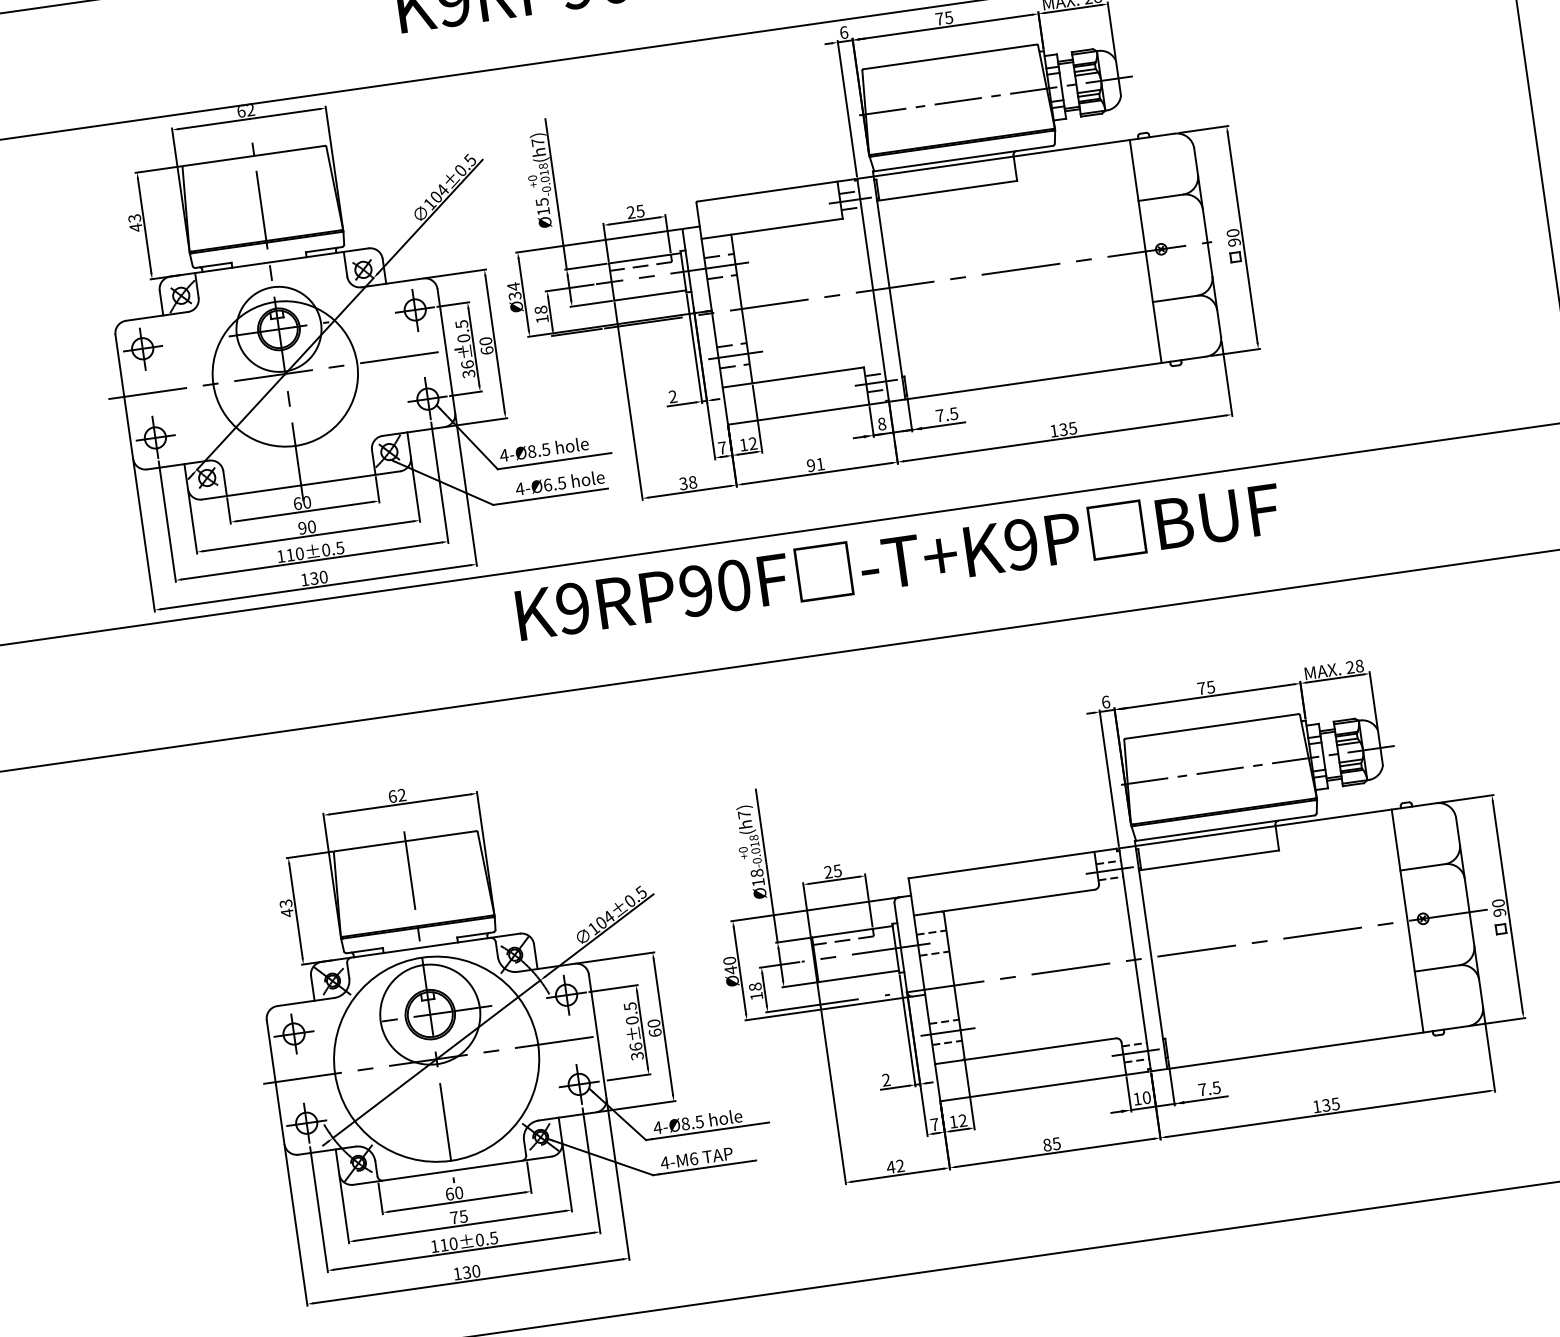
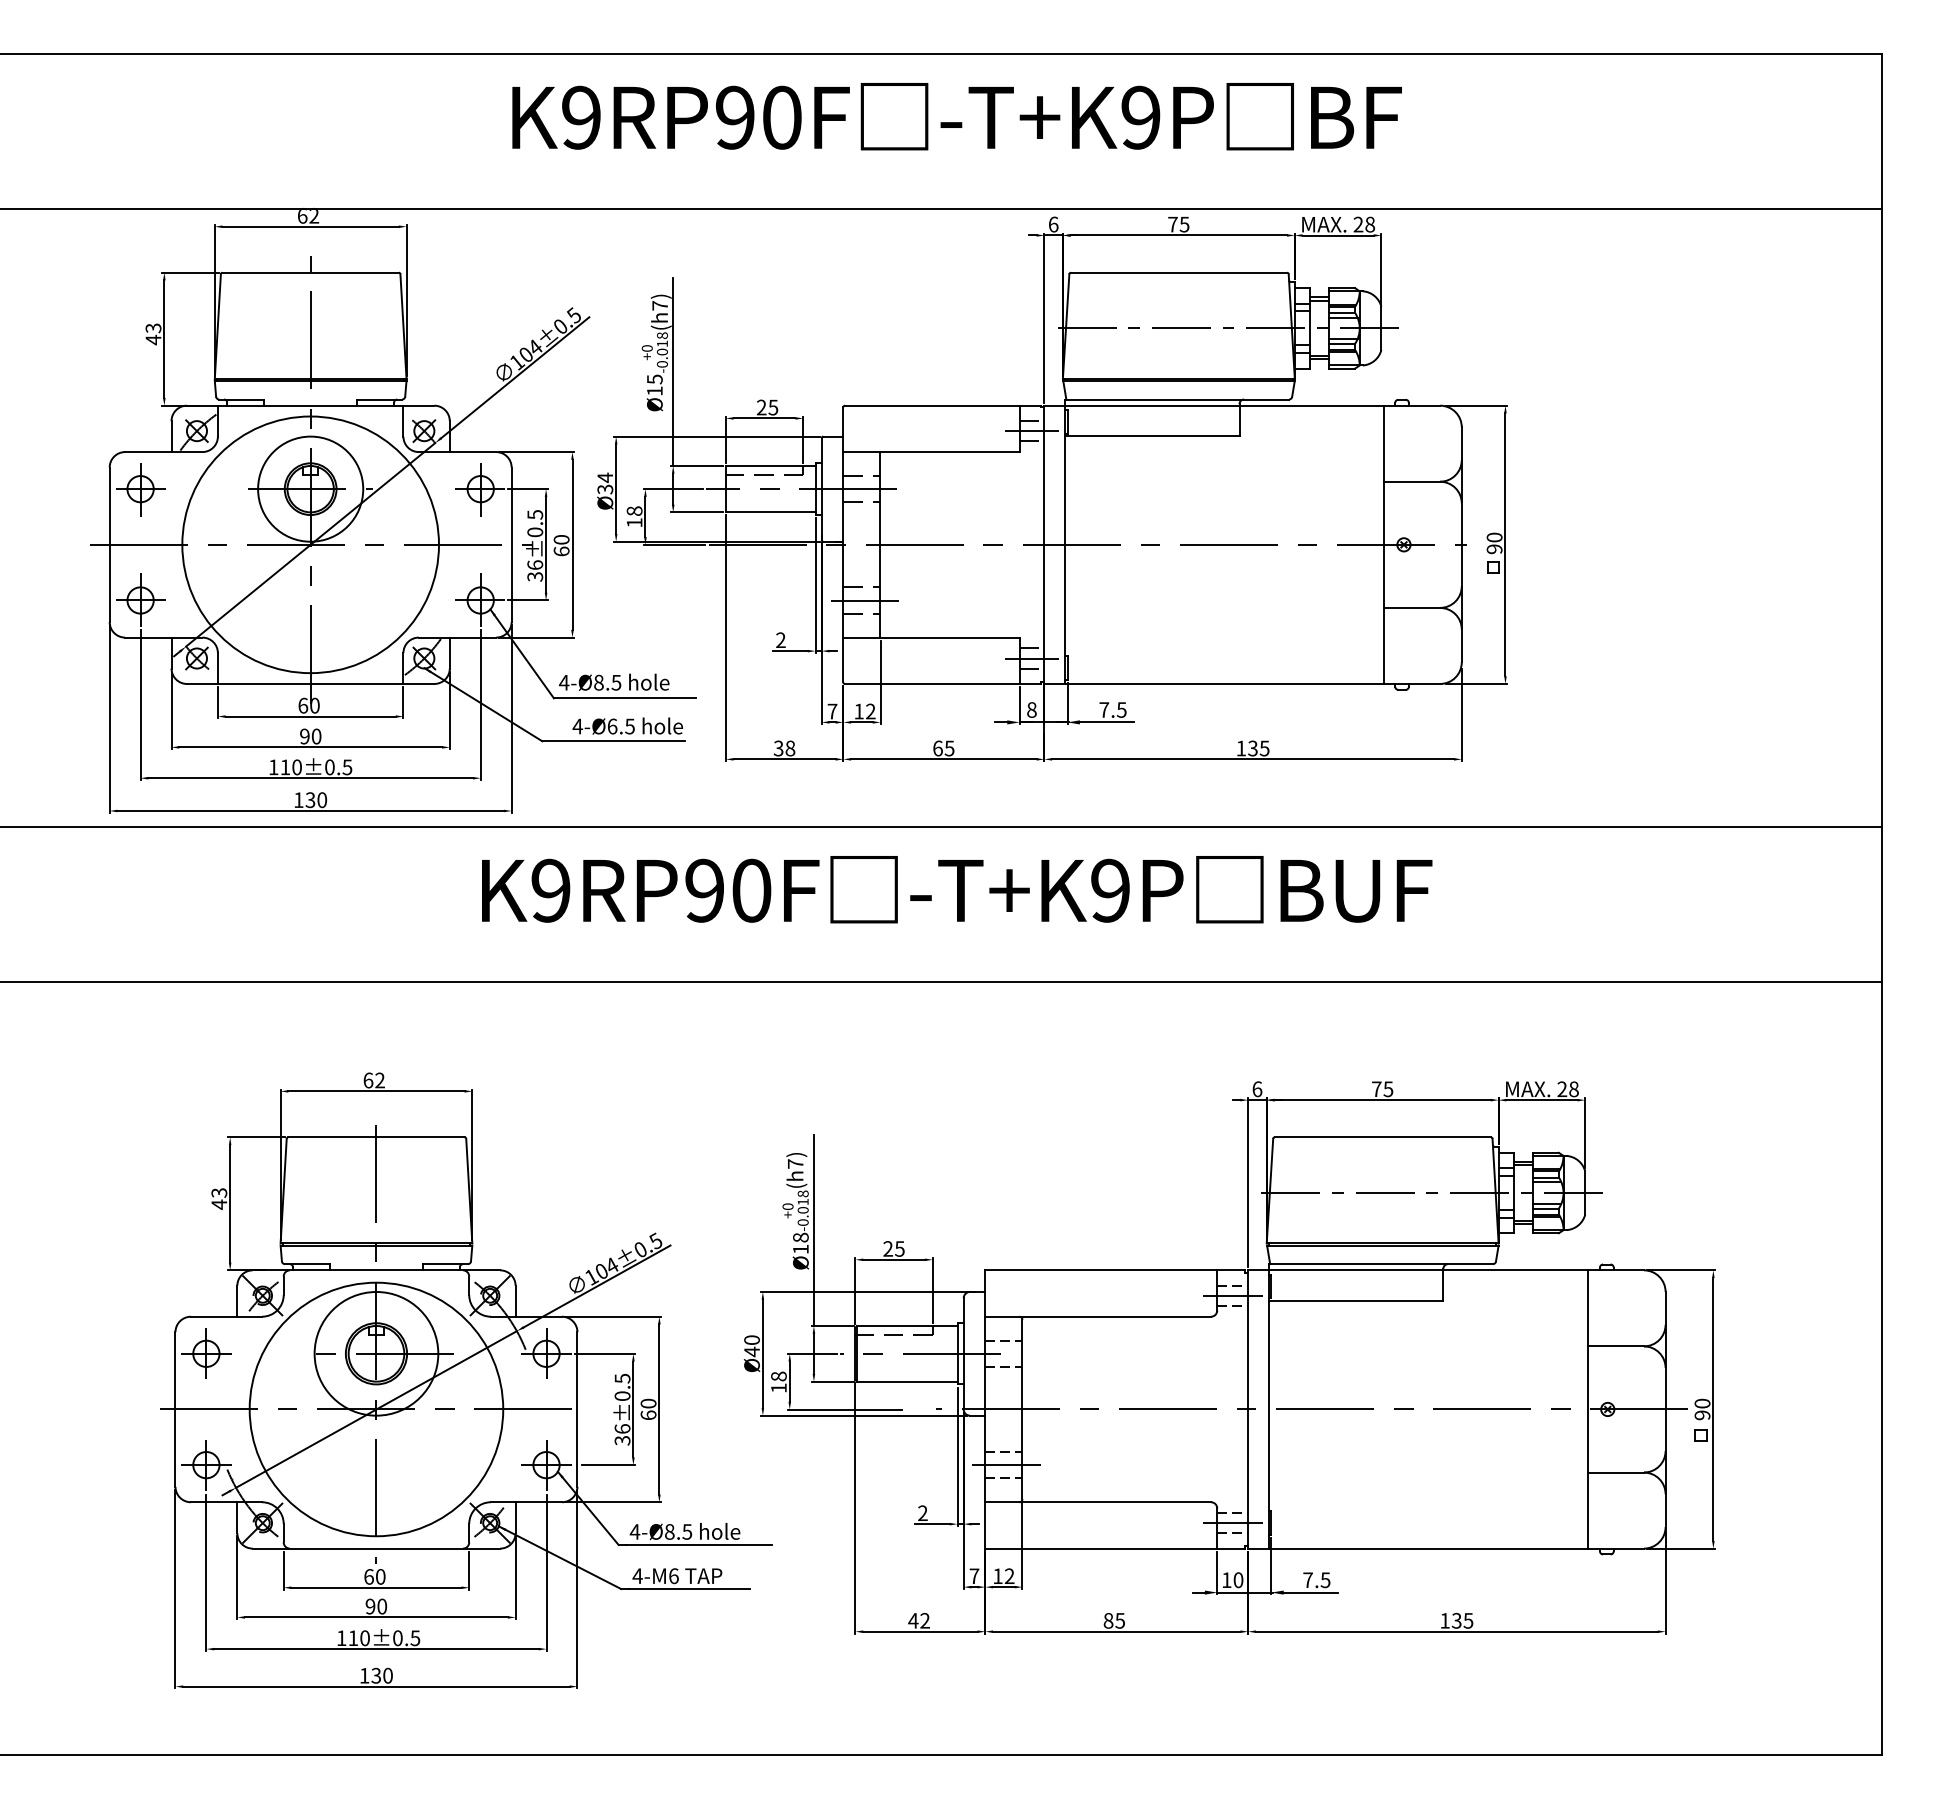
circle: (285, 373) -> (310, 544), size x1.43
text: (815, 464) -> (943, 748), 91 -> 65
text: (898, 561) -> (957, 889), moved
text: (459, 1217) -> (376, 1606), 75 -> 90

